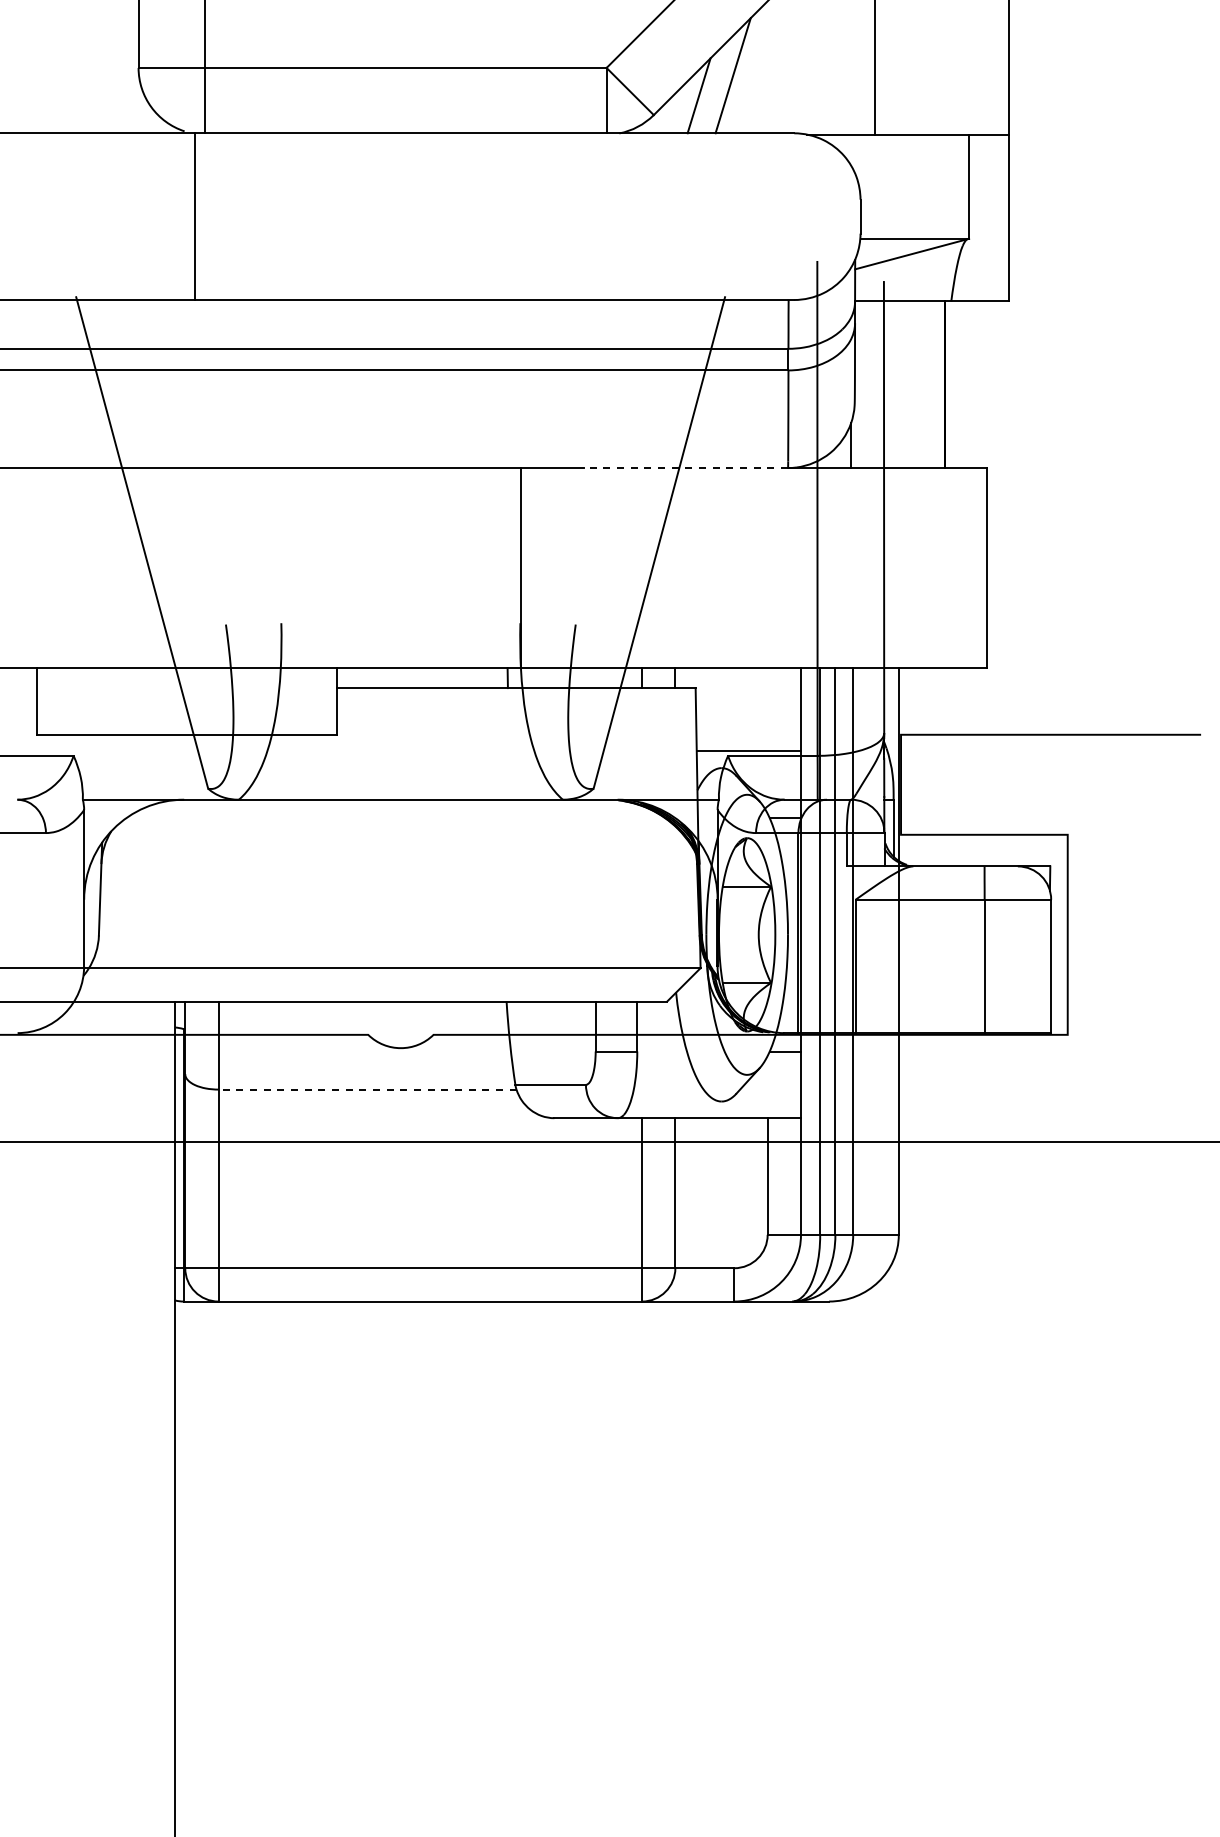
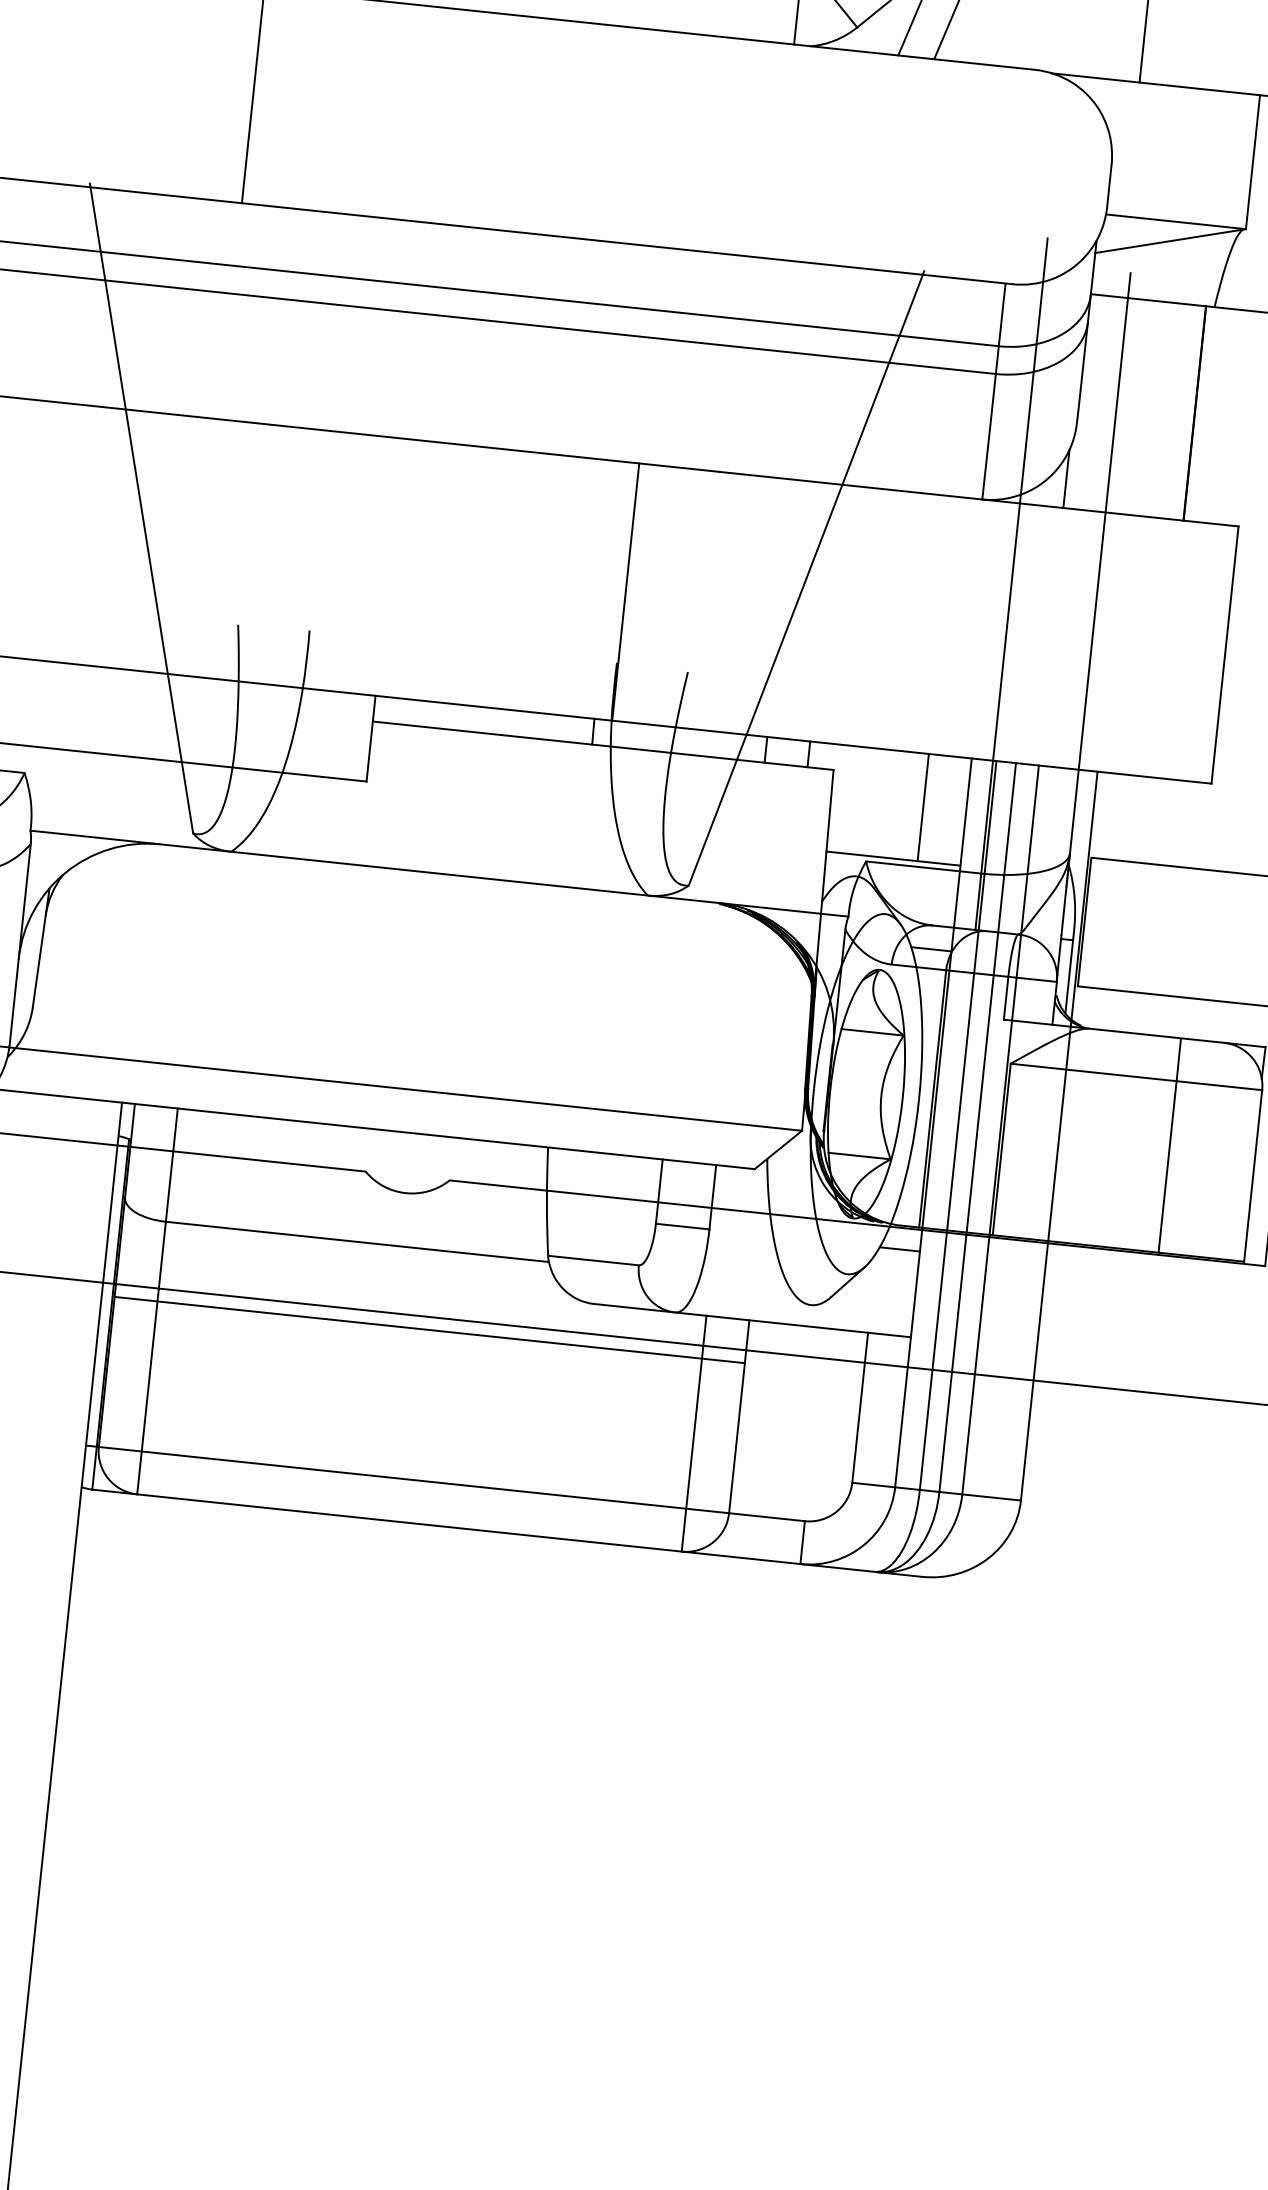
line: (685, 468) -> (850, 486), dashed -> solid
line: (767, 709) -> (923, 807), added
line: (367, 1089) -> (357, 1241), dashed -> solid
line: (430, 1151) -> (429, 1330), added

